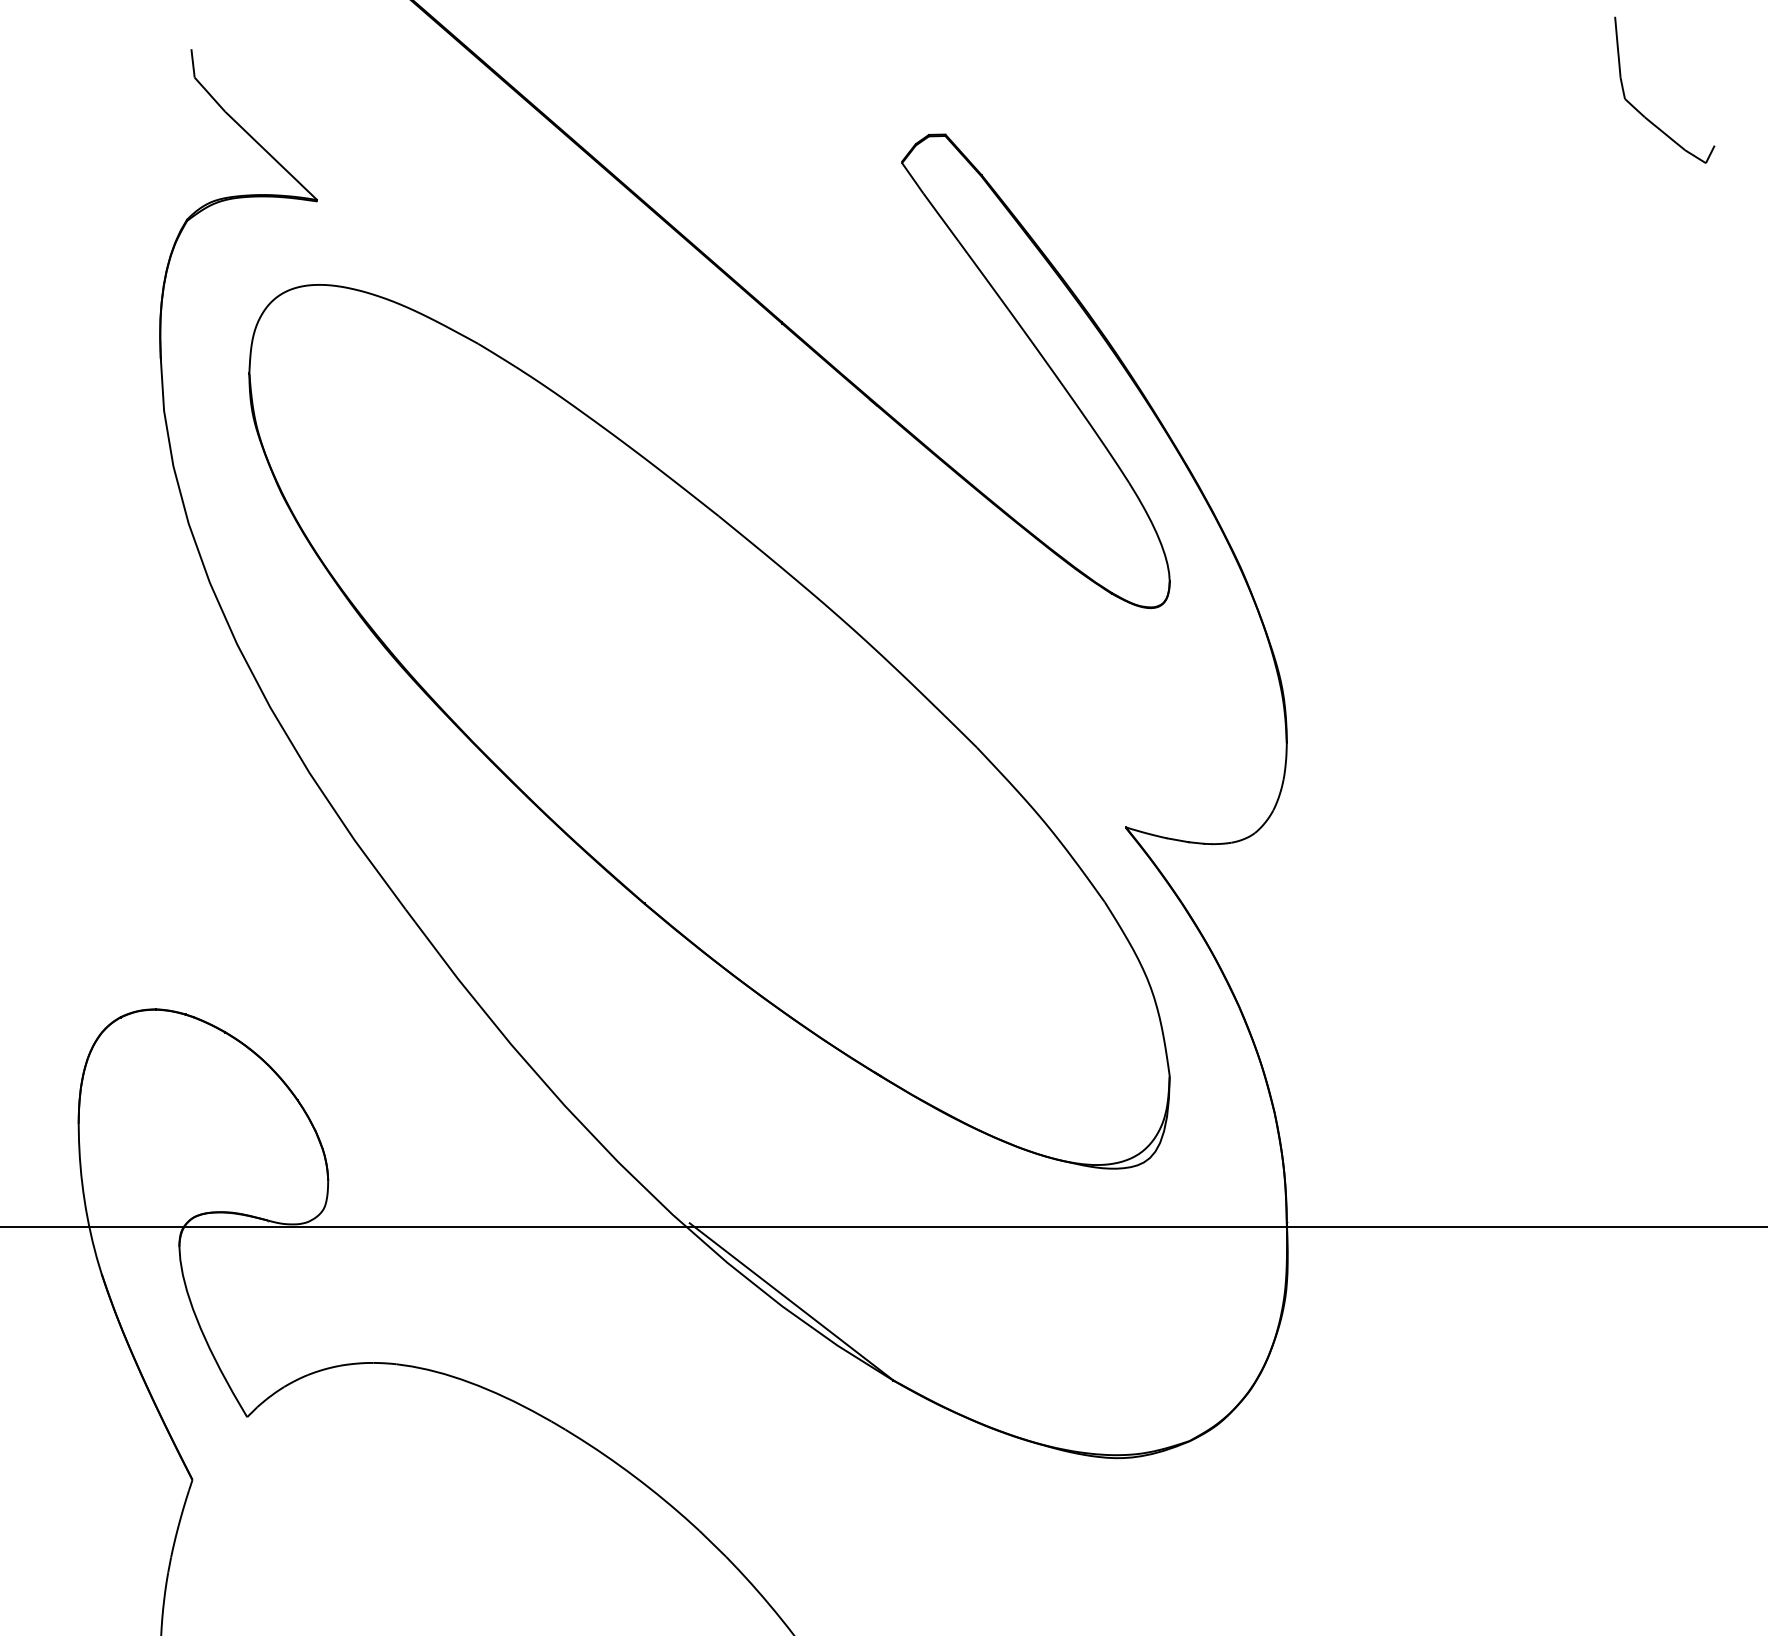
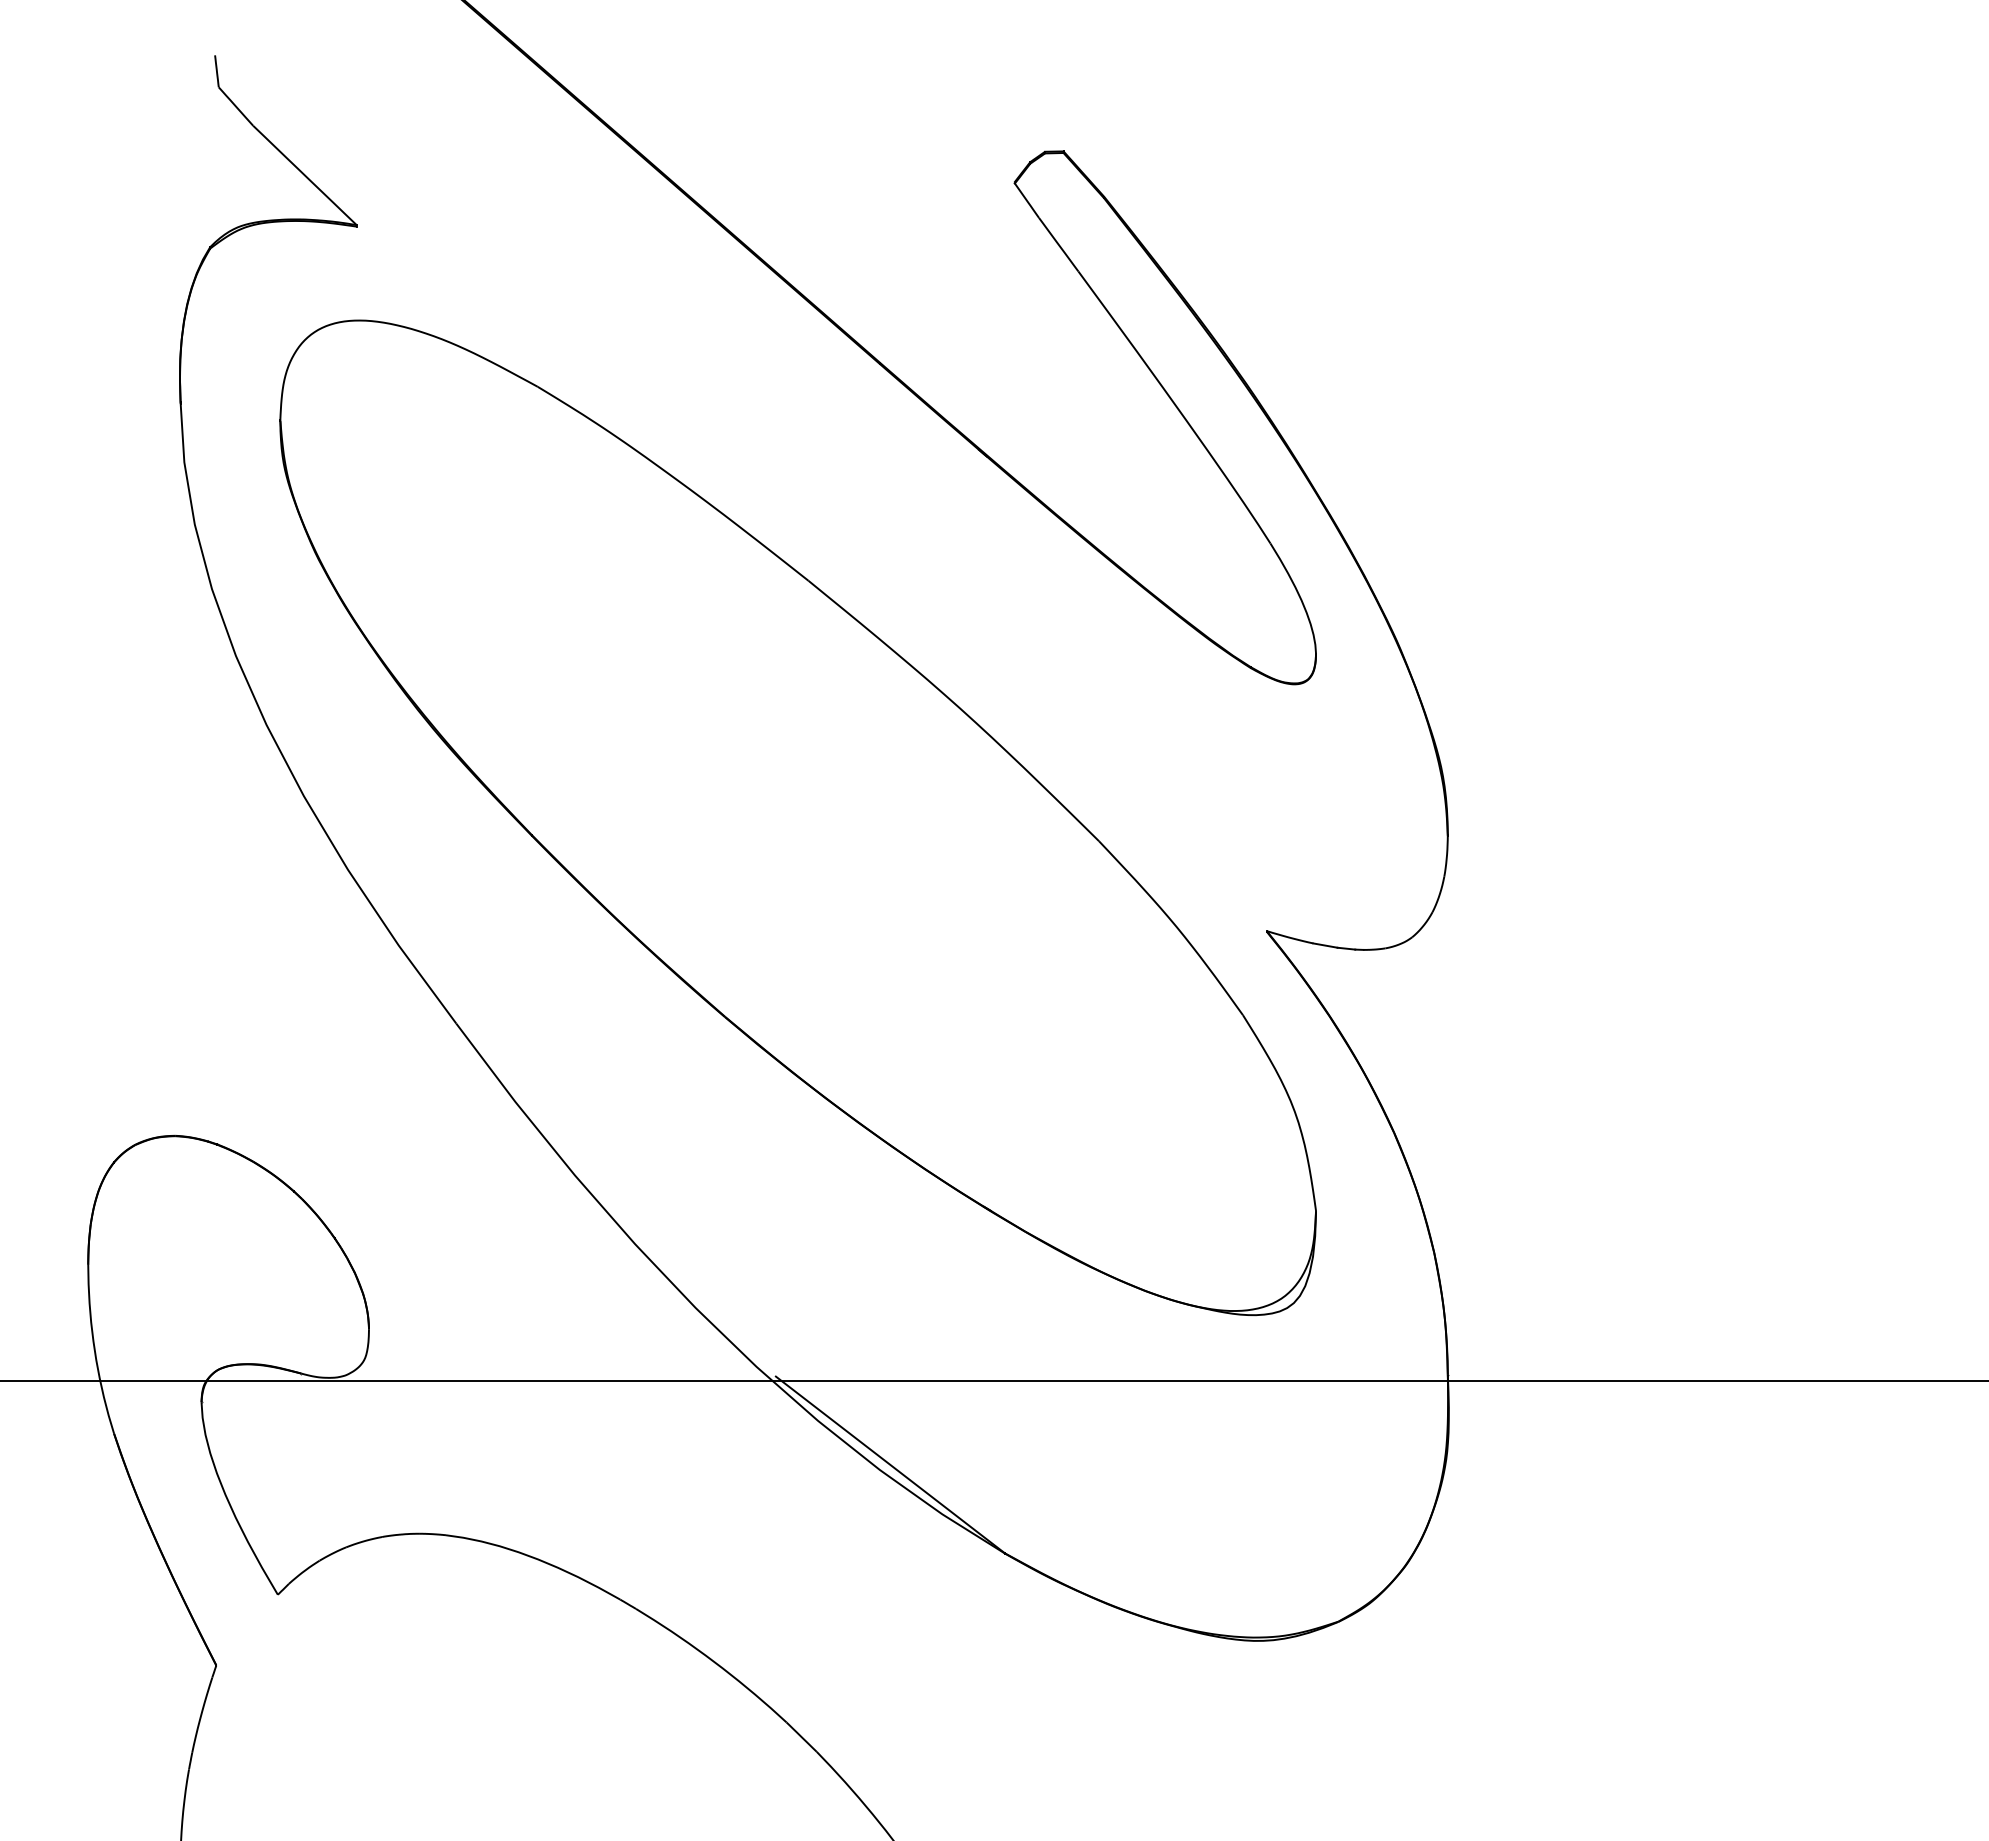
part: (1641, 112) -> (1846, 126), removed

